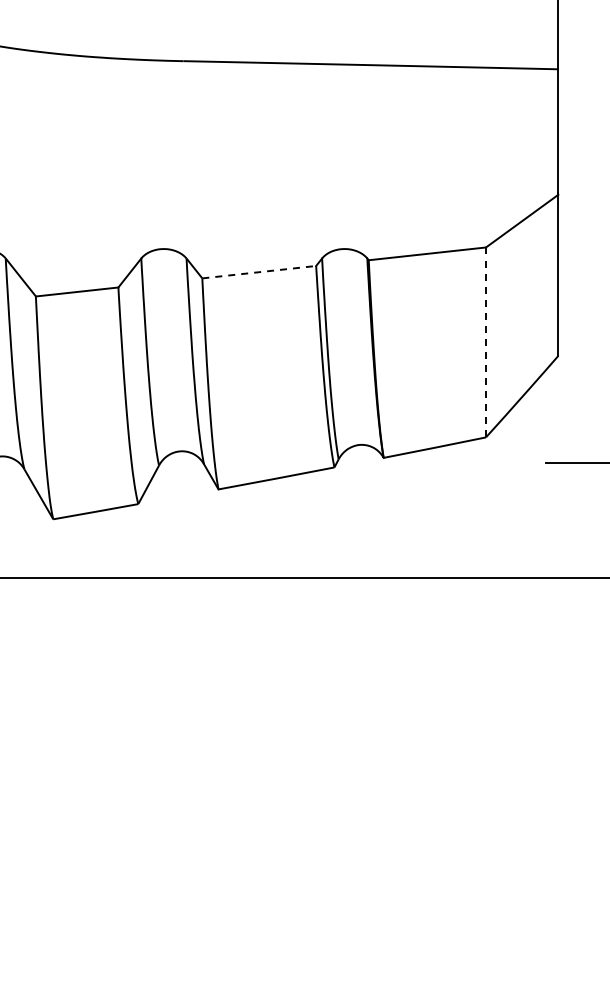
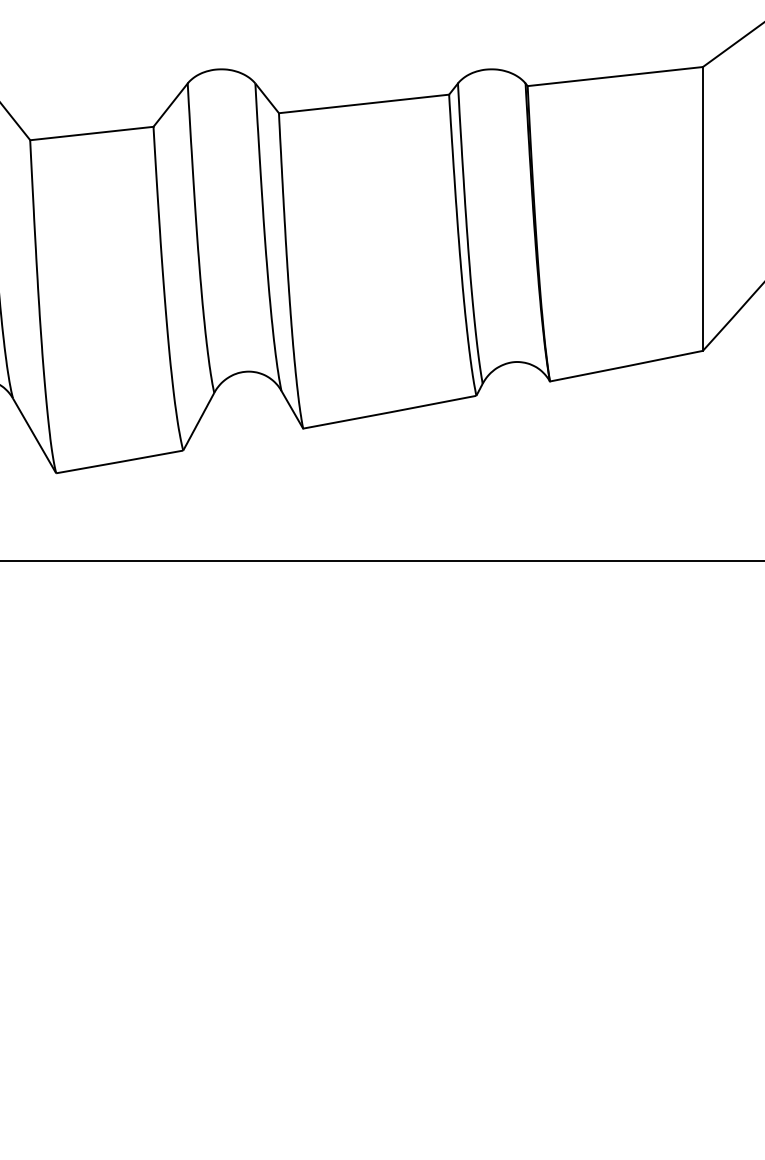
line: (259, 272) -> (364, 104), dashed -> solid
line: (486, 342) -> (703, 209), dashed -> solid

